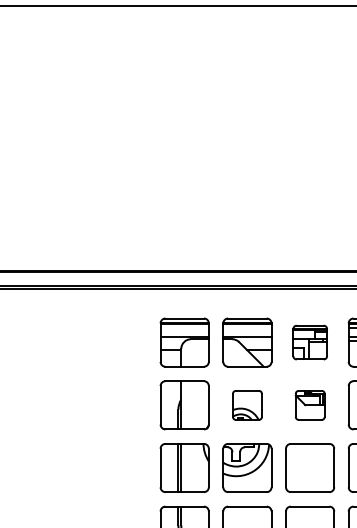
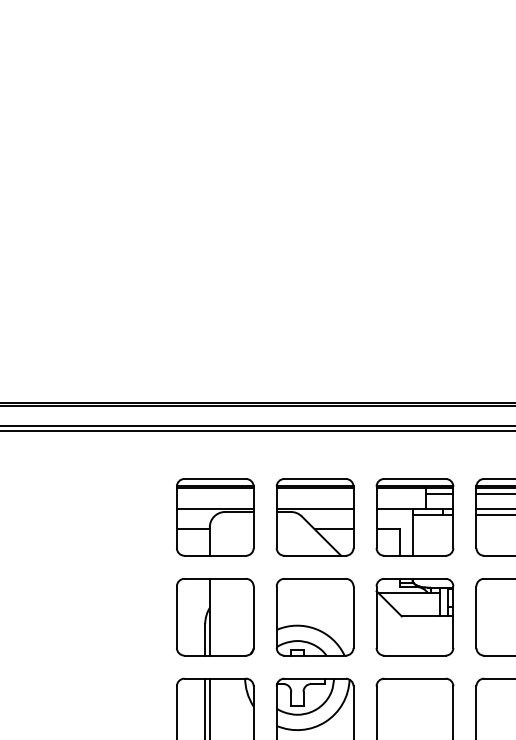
part: (310, 342) -> (415, 517), size x1.43
part: (247, 405) -> (315, 617), size x1.67
part: (310, 405) -> (415, 617), size x1.67

